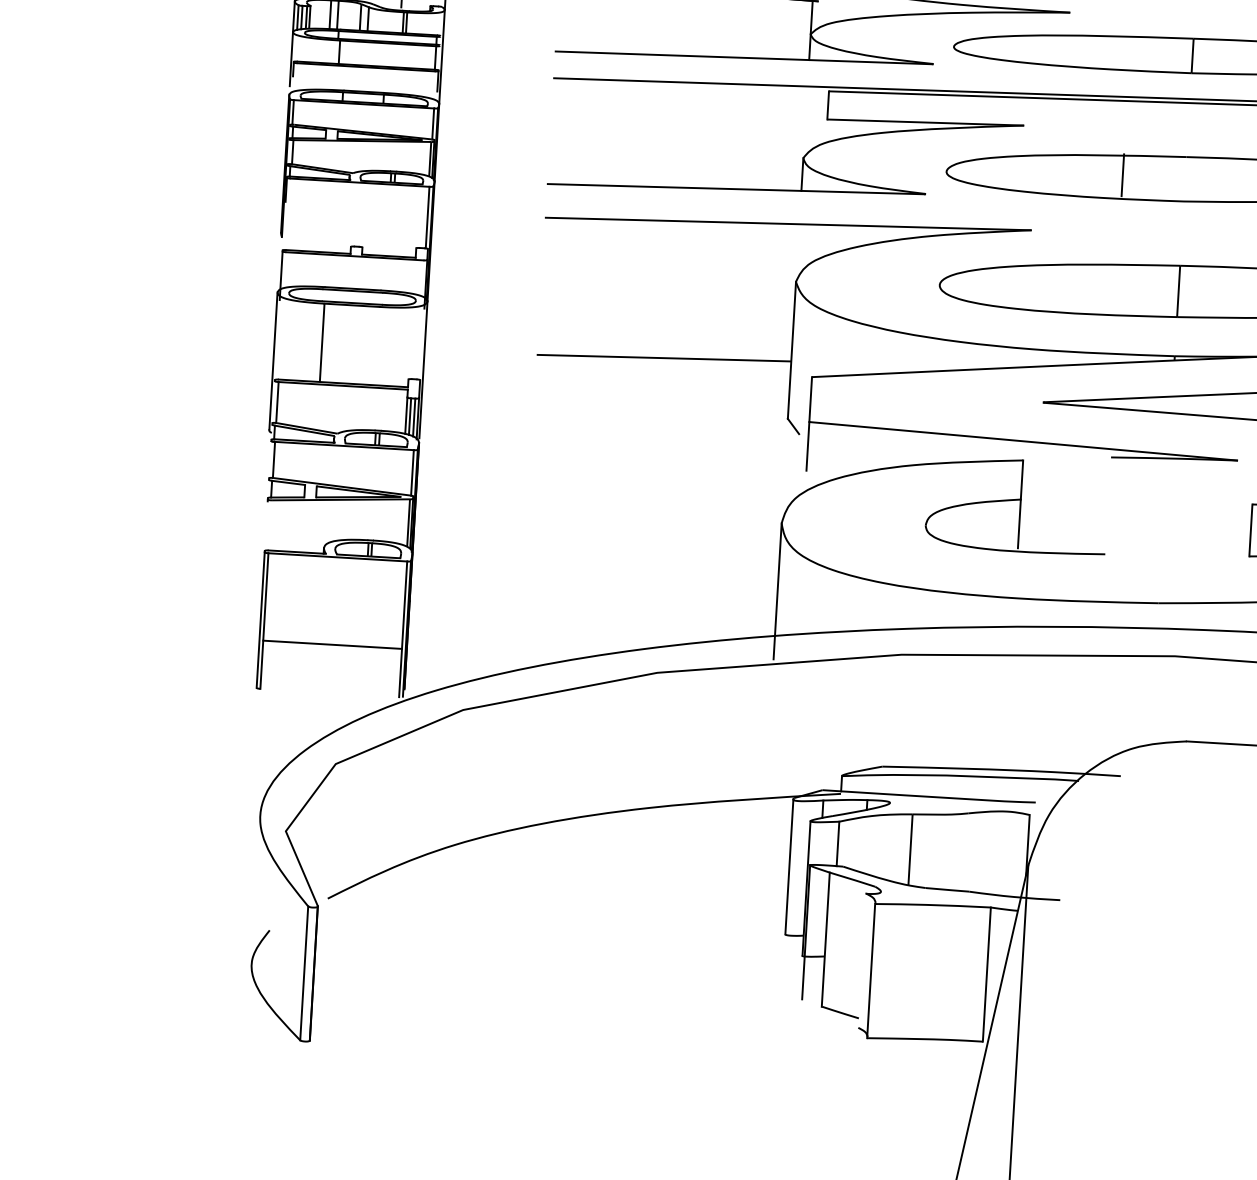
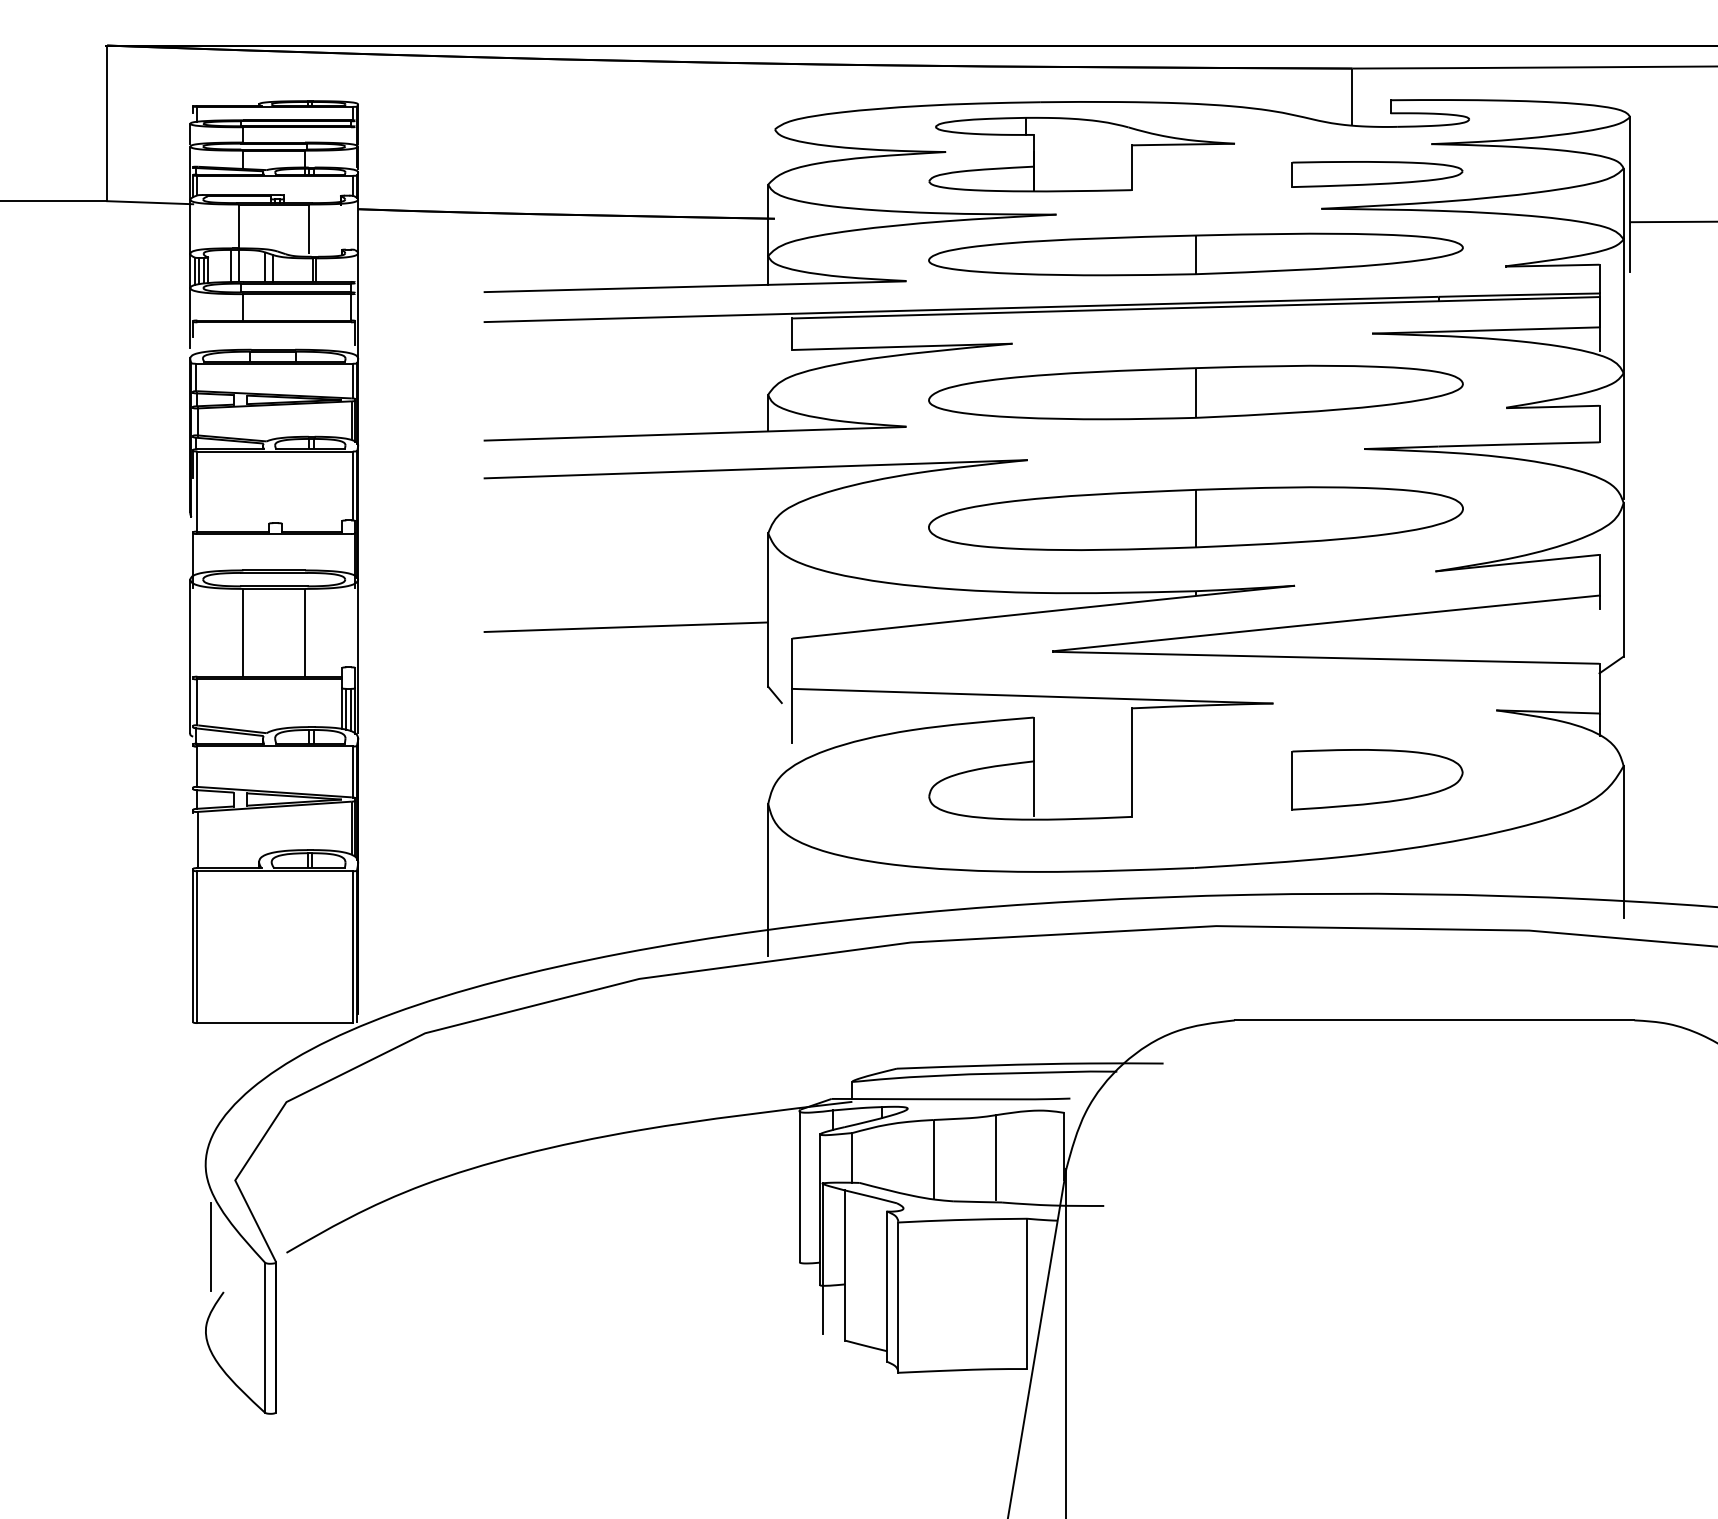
line: (1122, 175) -> (1195, 392), moved
line: (288, 214) -> (197, 491), added
line: (377, 345) -> (305, 632), added
line: (1108, 505) -> (1131, 762), added
line: (270, 524) -> (197, 839), added
line: (332, 645) -> (274, 1023), moved
line: (966, 851) -> (996, 1157), added
line: (261, 889) -> (211, 1246), added
line: (862, 960) -> (887, 1286), added

